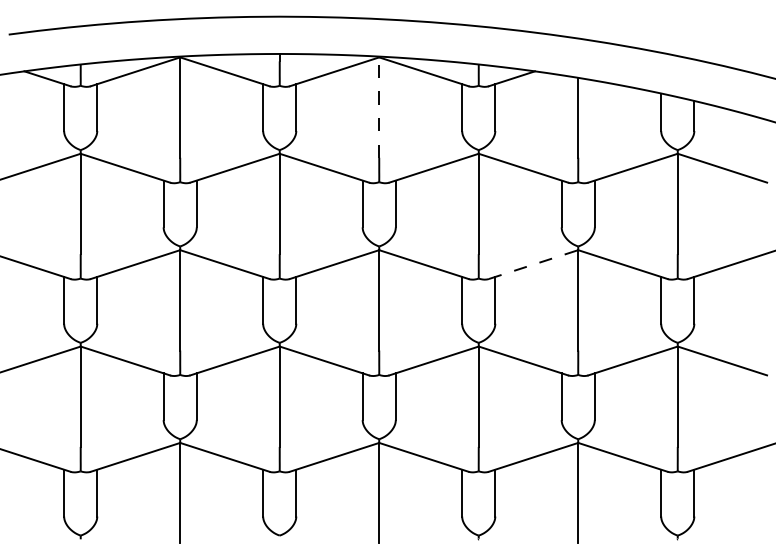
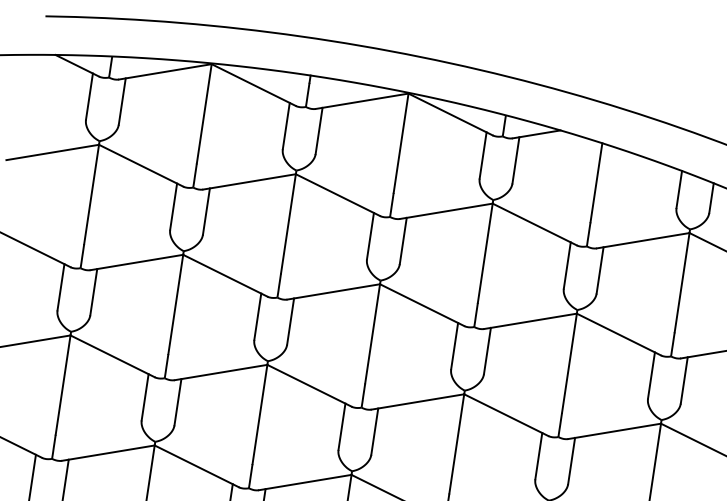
line: (379, 107) -> (401, 143), dashed -> solid
line: (533, 264) -> (530, 321), dashed -> solid

